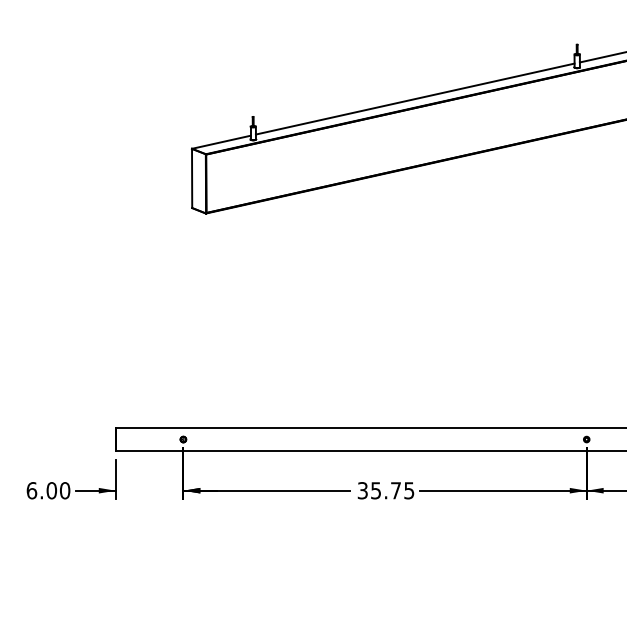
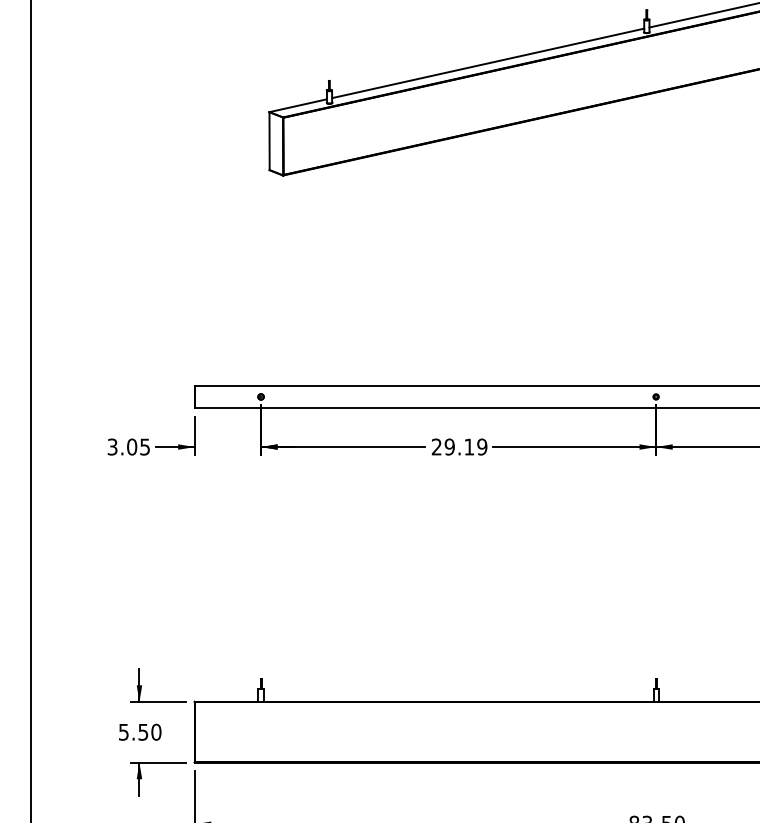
text: (48, 490) -> (128, 446), 6.00 -> 3.05
text: (385, 490) -> (459, 446), 35.75 -> 29.19

